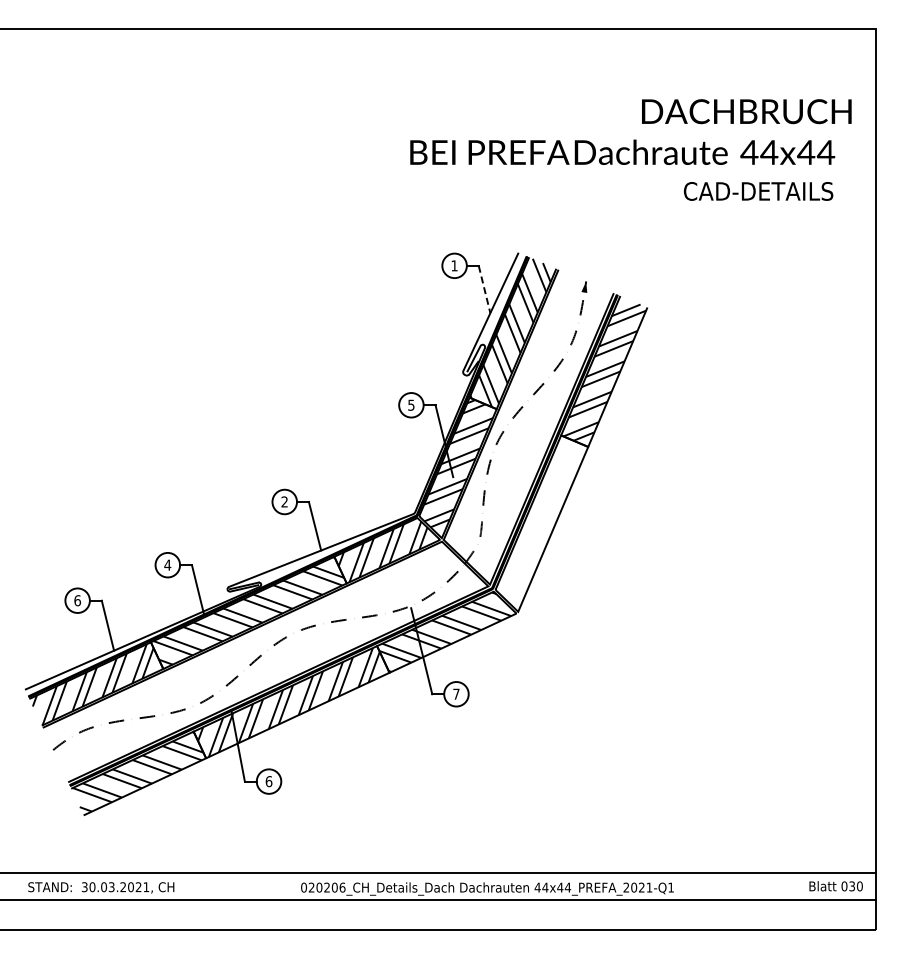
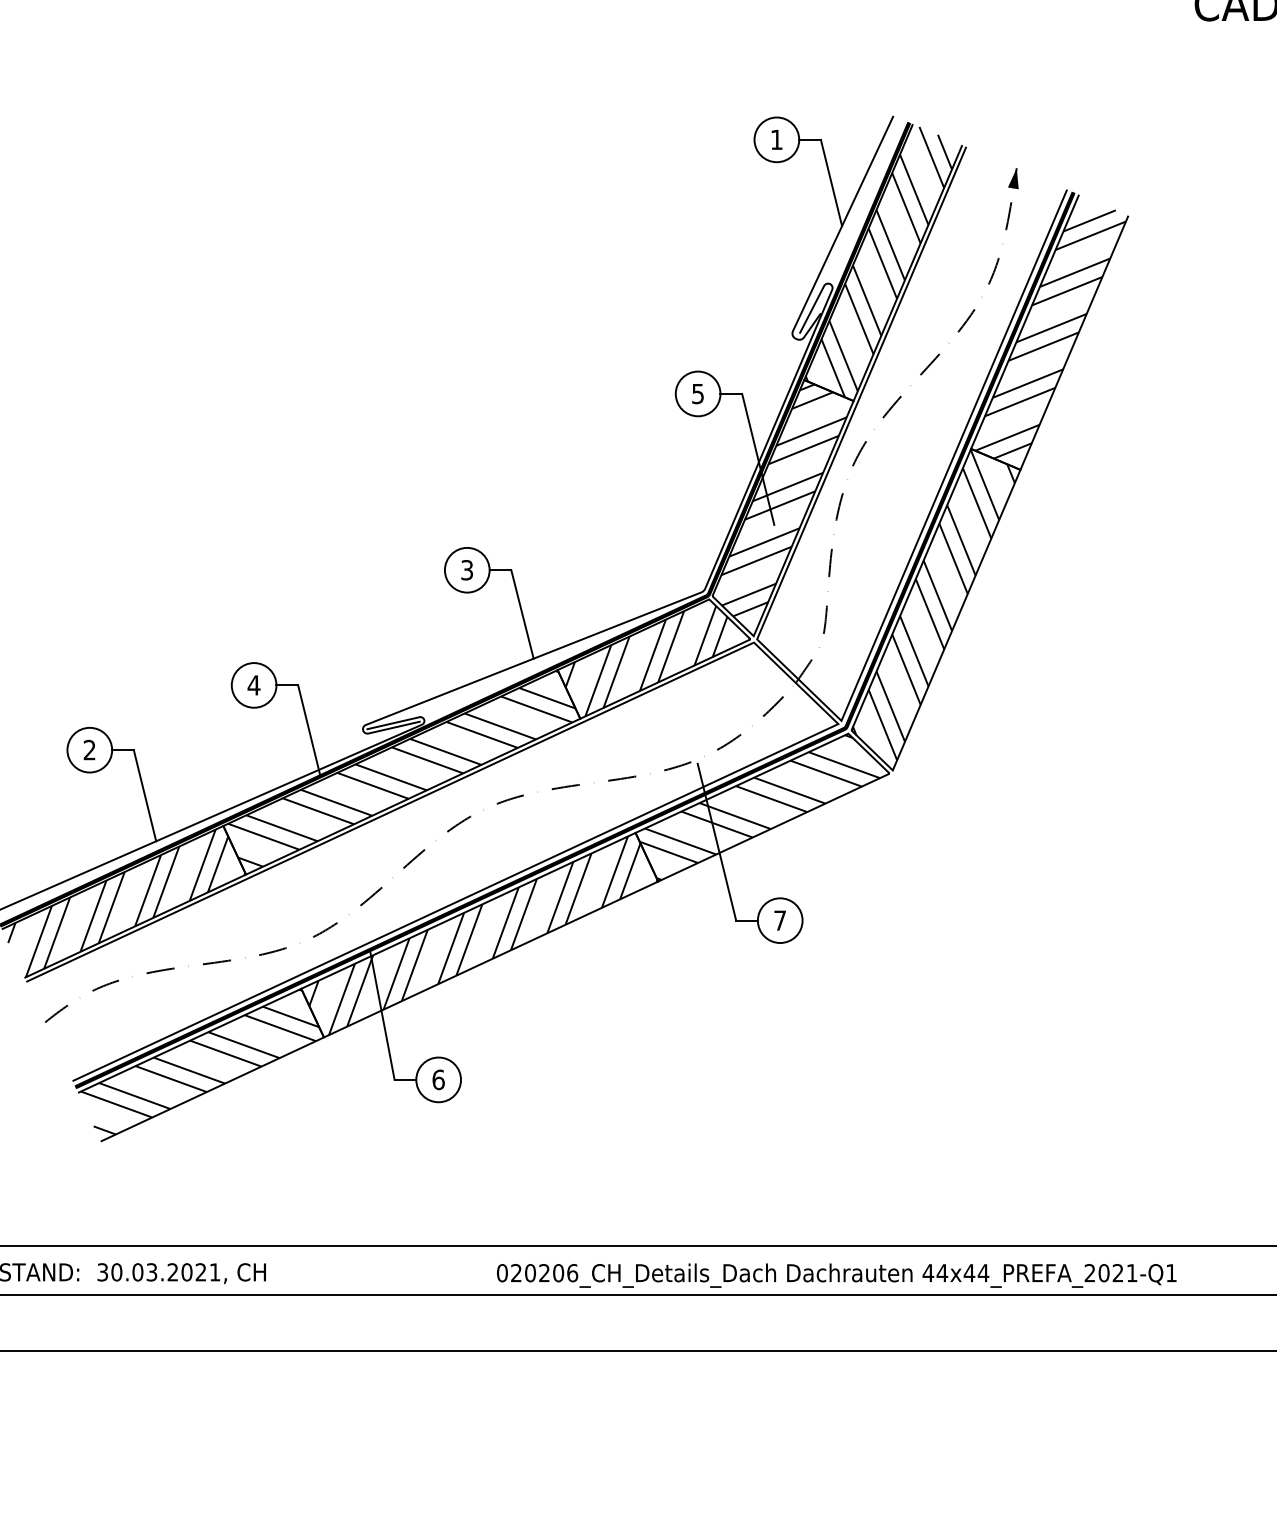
line: (484, 290) -> (831, 184), dashed -> solid
text: (284, 502) -> (466, 571), 2 -> 3
hatch: (540, 520) -> (933, 603), added
text: (77, 600) -> (89, 749), 6 -> 2

